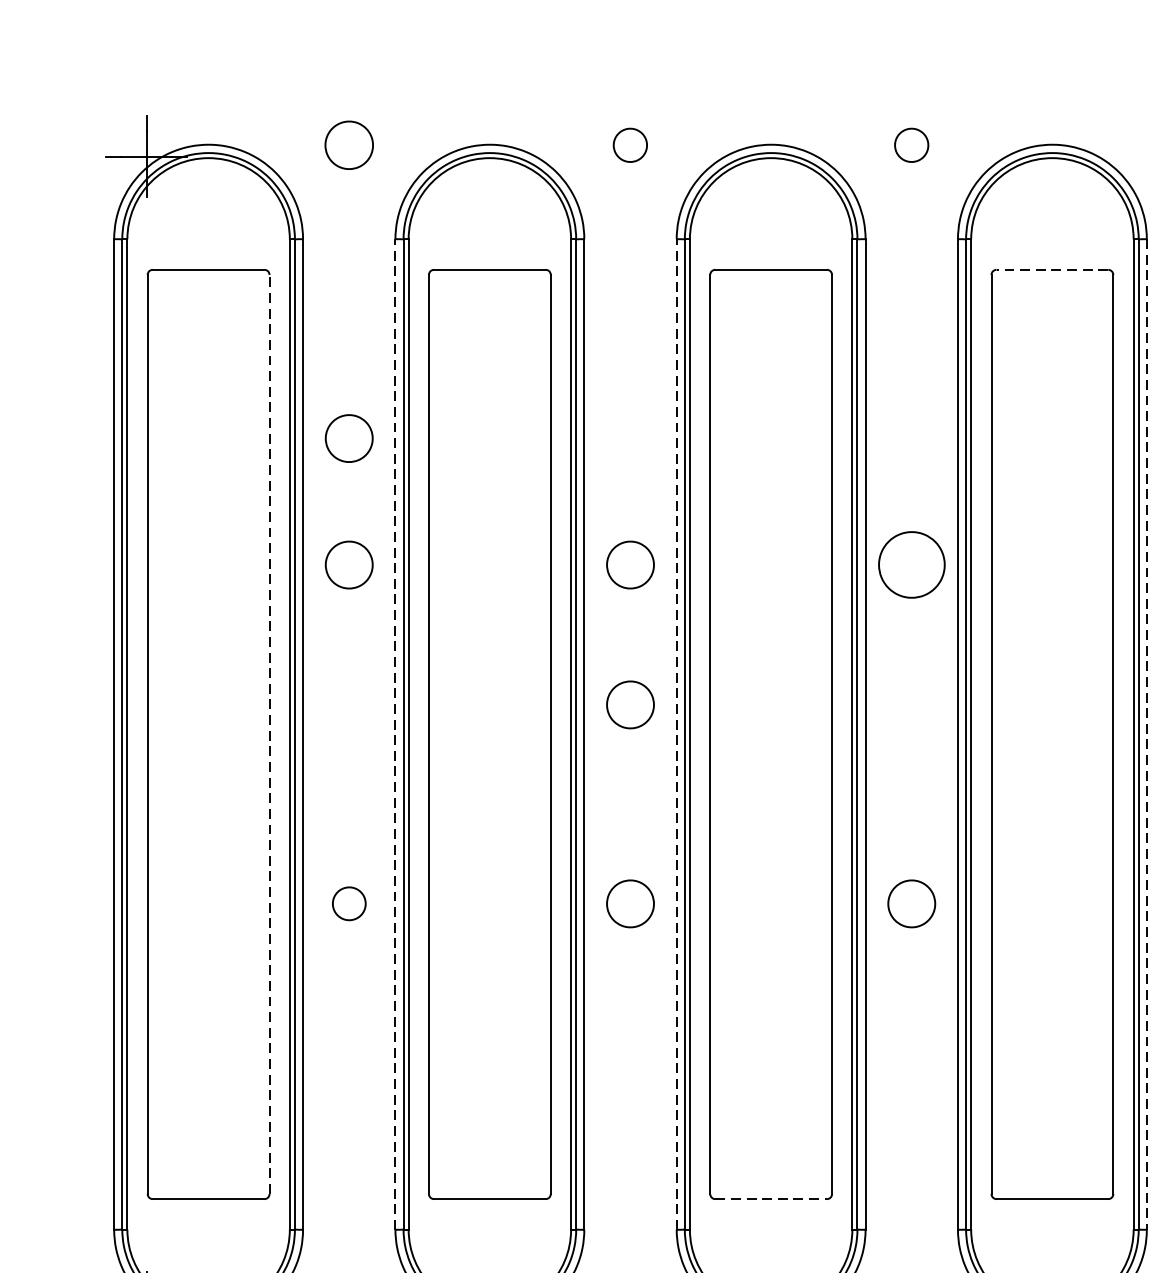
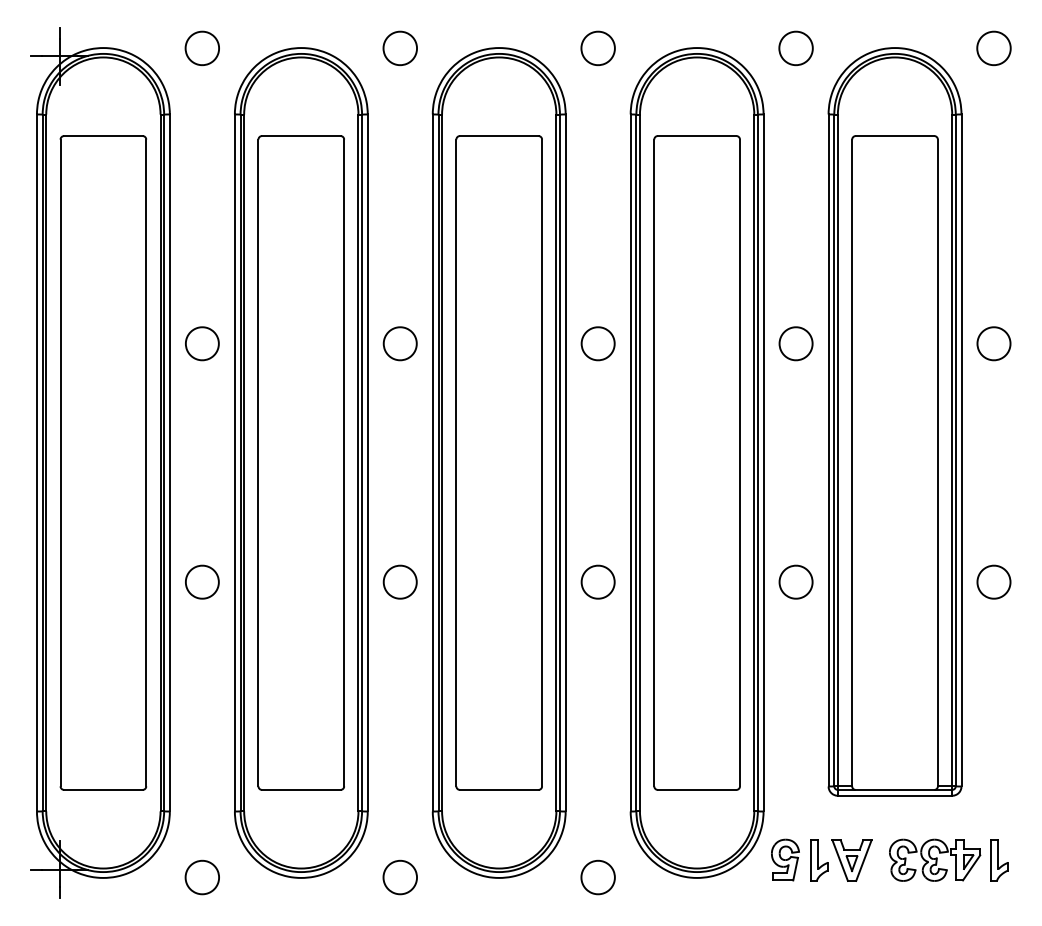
part: (629, 145) -> (399, 48), size x1.43
part: (910, 145) -> (597, 48), size x1.43
line: (1051, 270) -> (696, 136), dashed -> solid
part: (349, 438) -> (202, 254), removed
part: (910, 564) -> (597, 343), size x0.71
part: (629, 703) -> (399, 441), removed
line: (269, 733) -> (146, 462), dashed -> solid
line: (394, 733) -> (234, 462), dashed -> solid
line: (676, 733) -> (432, 462), dashed -> solid
line: (1146, 735) -> (763, 463), dashed -> solid
part: (349, 902) -> (202, 581), size x1.43
line: (771, 1198) -> (499, 789), dashed -> solid

